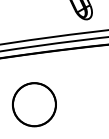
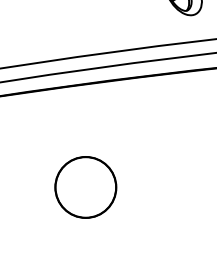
circle: (34, 104) -> (85, 186), size x0.7

